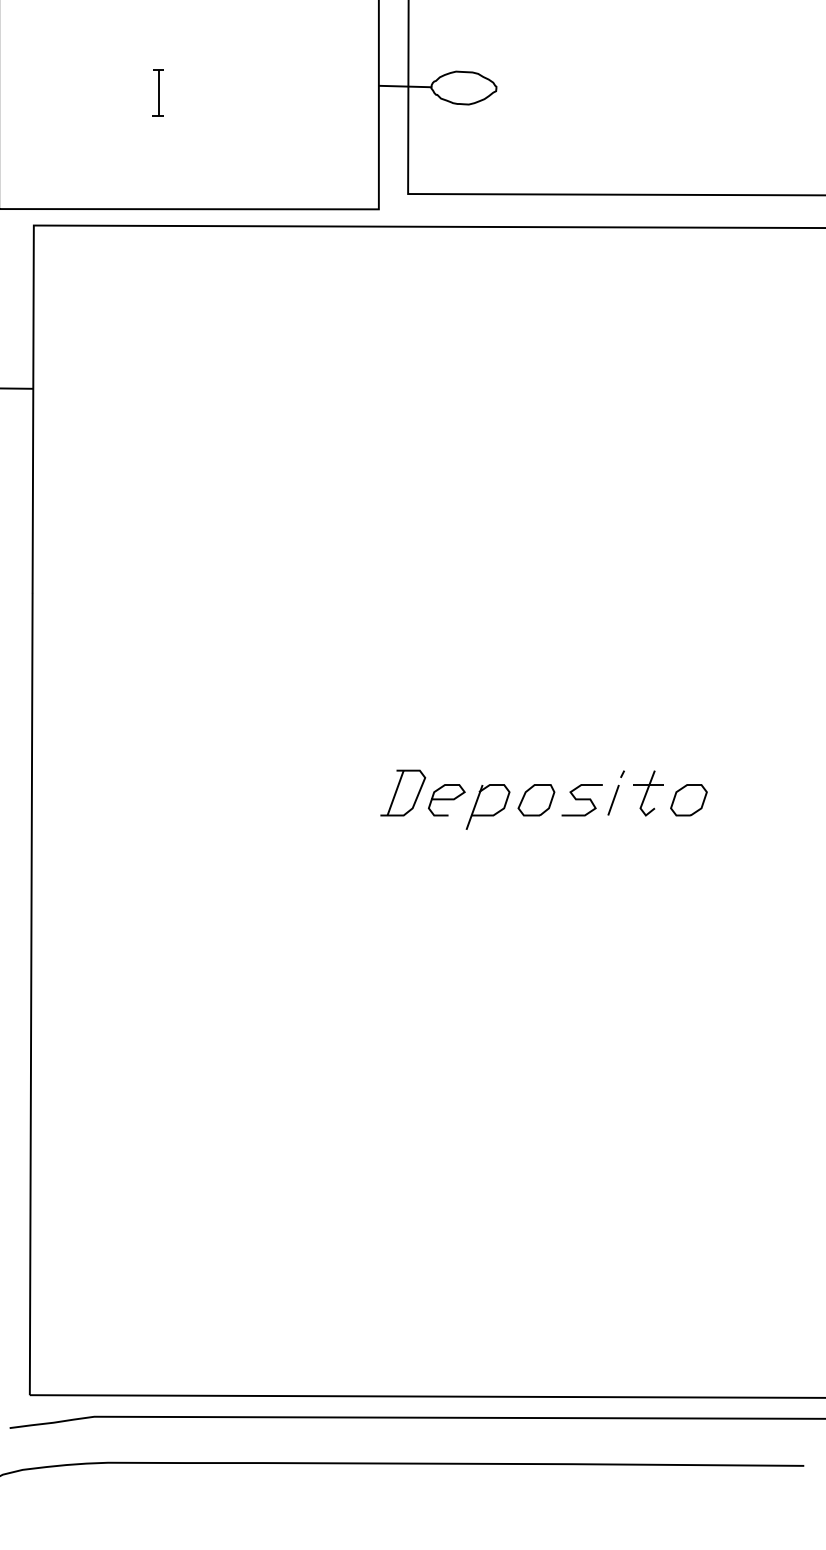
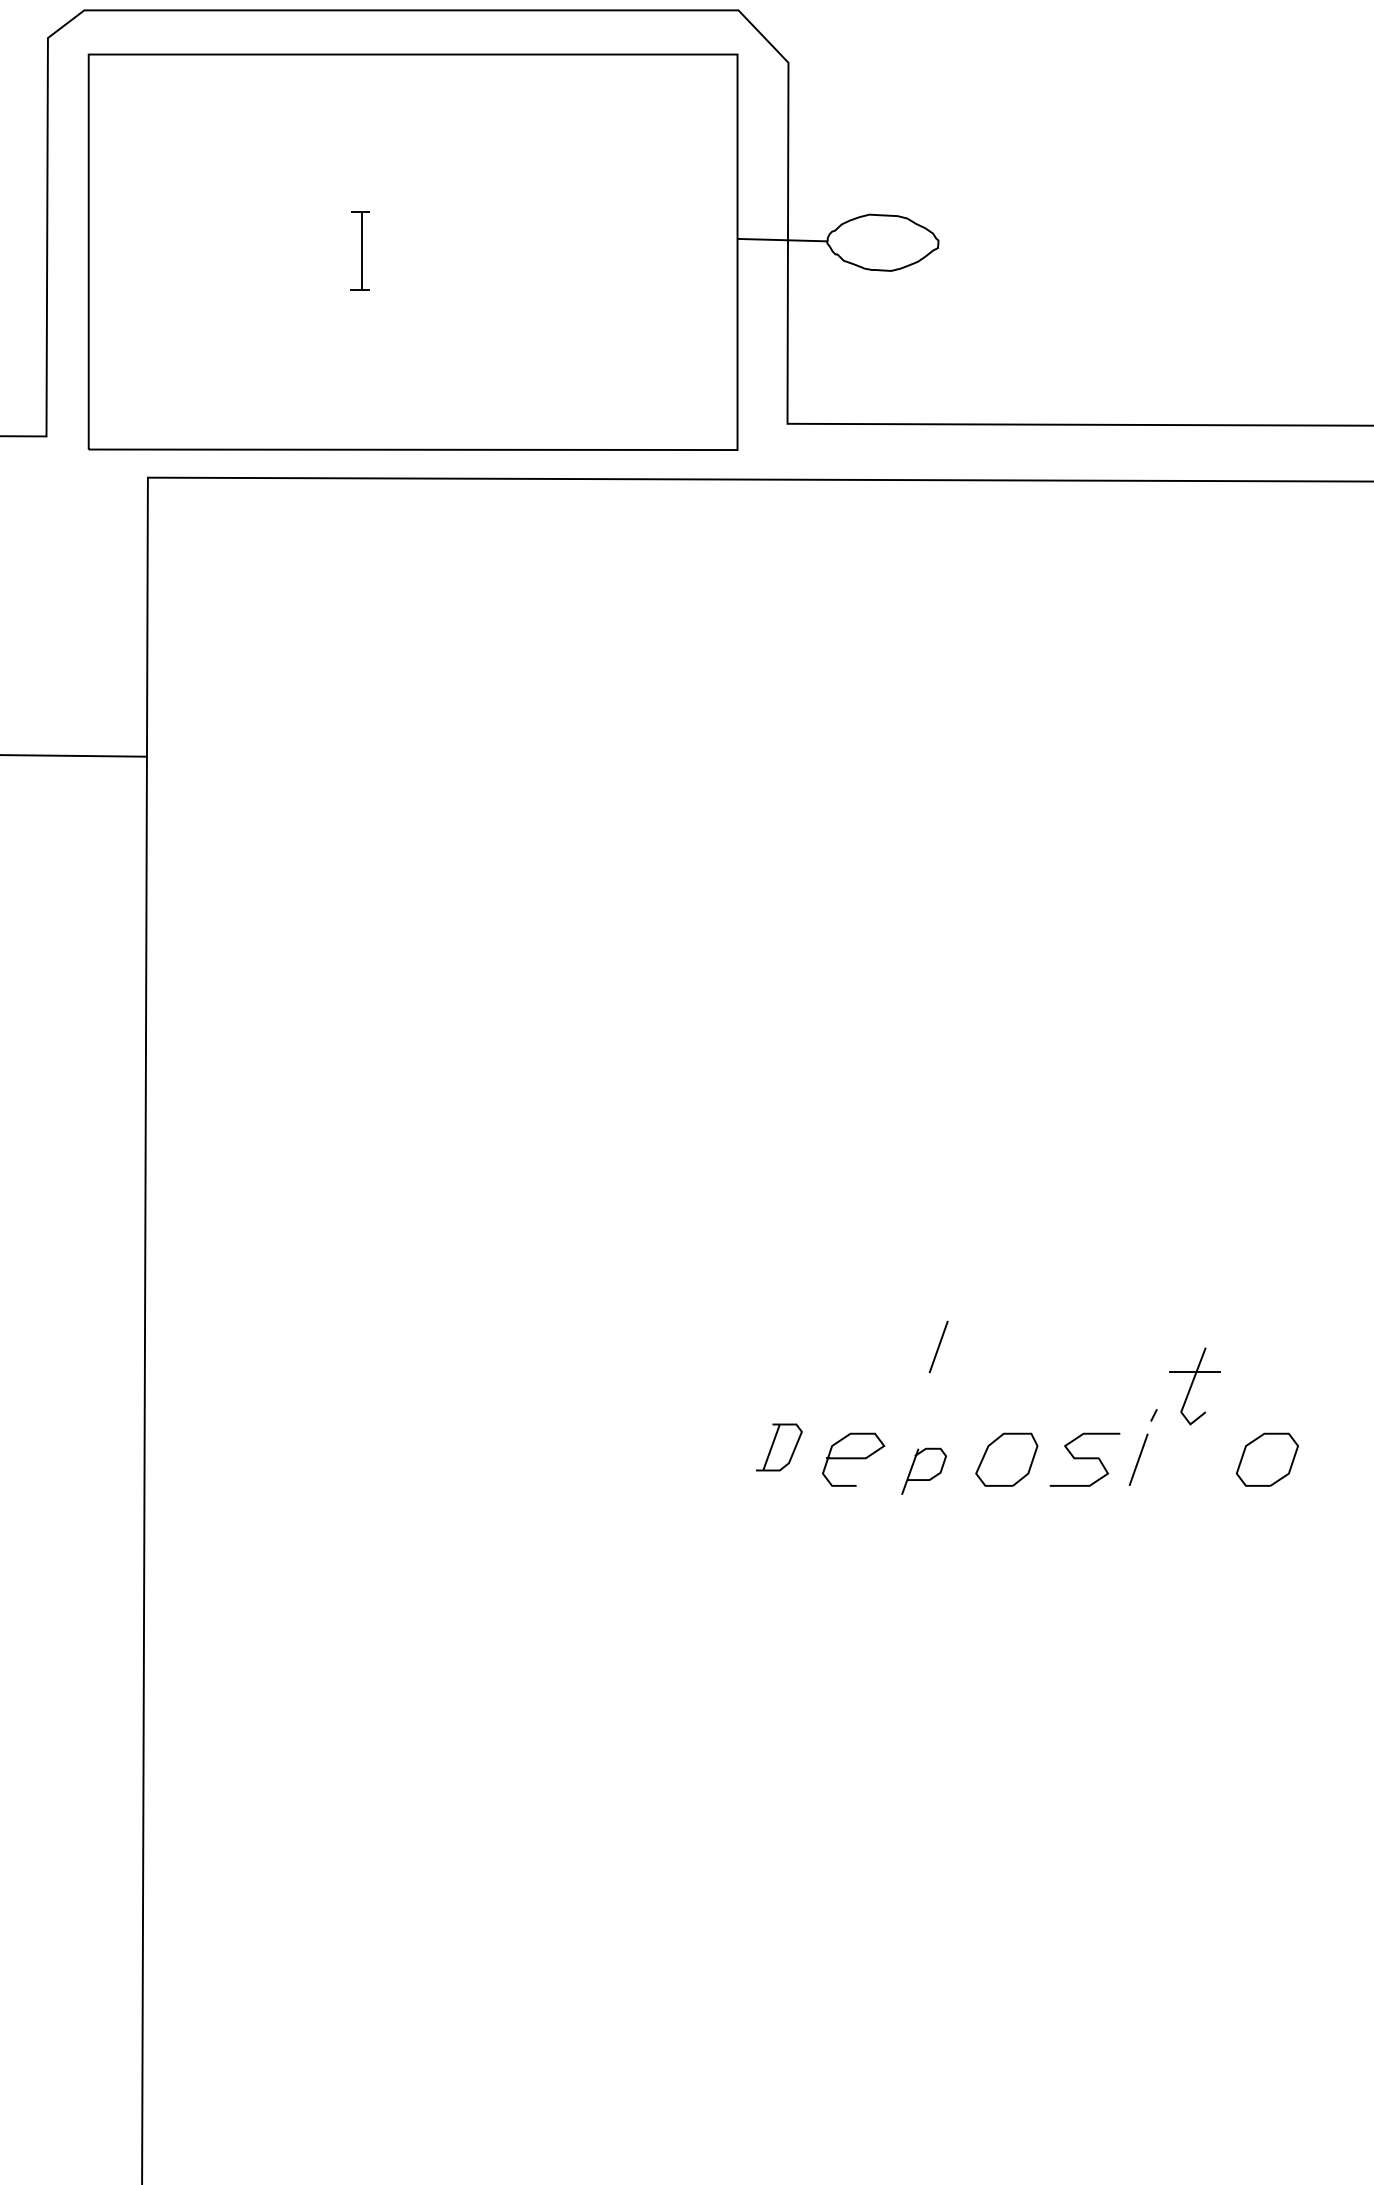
line: (496, 733) -> (938, 1345), added
part: (403, 792) -> (779, 1446), size x0.6
part: (648, 793) -> (1194, 1386), moved
part: (487, 806) -> (923, 1470), size x0.6

